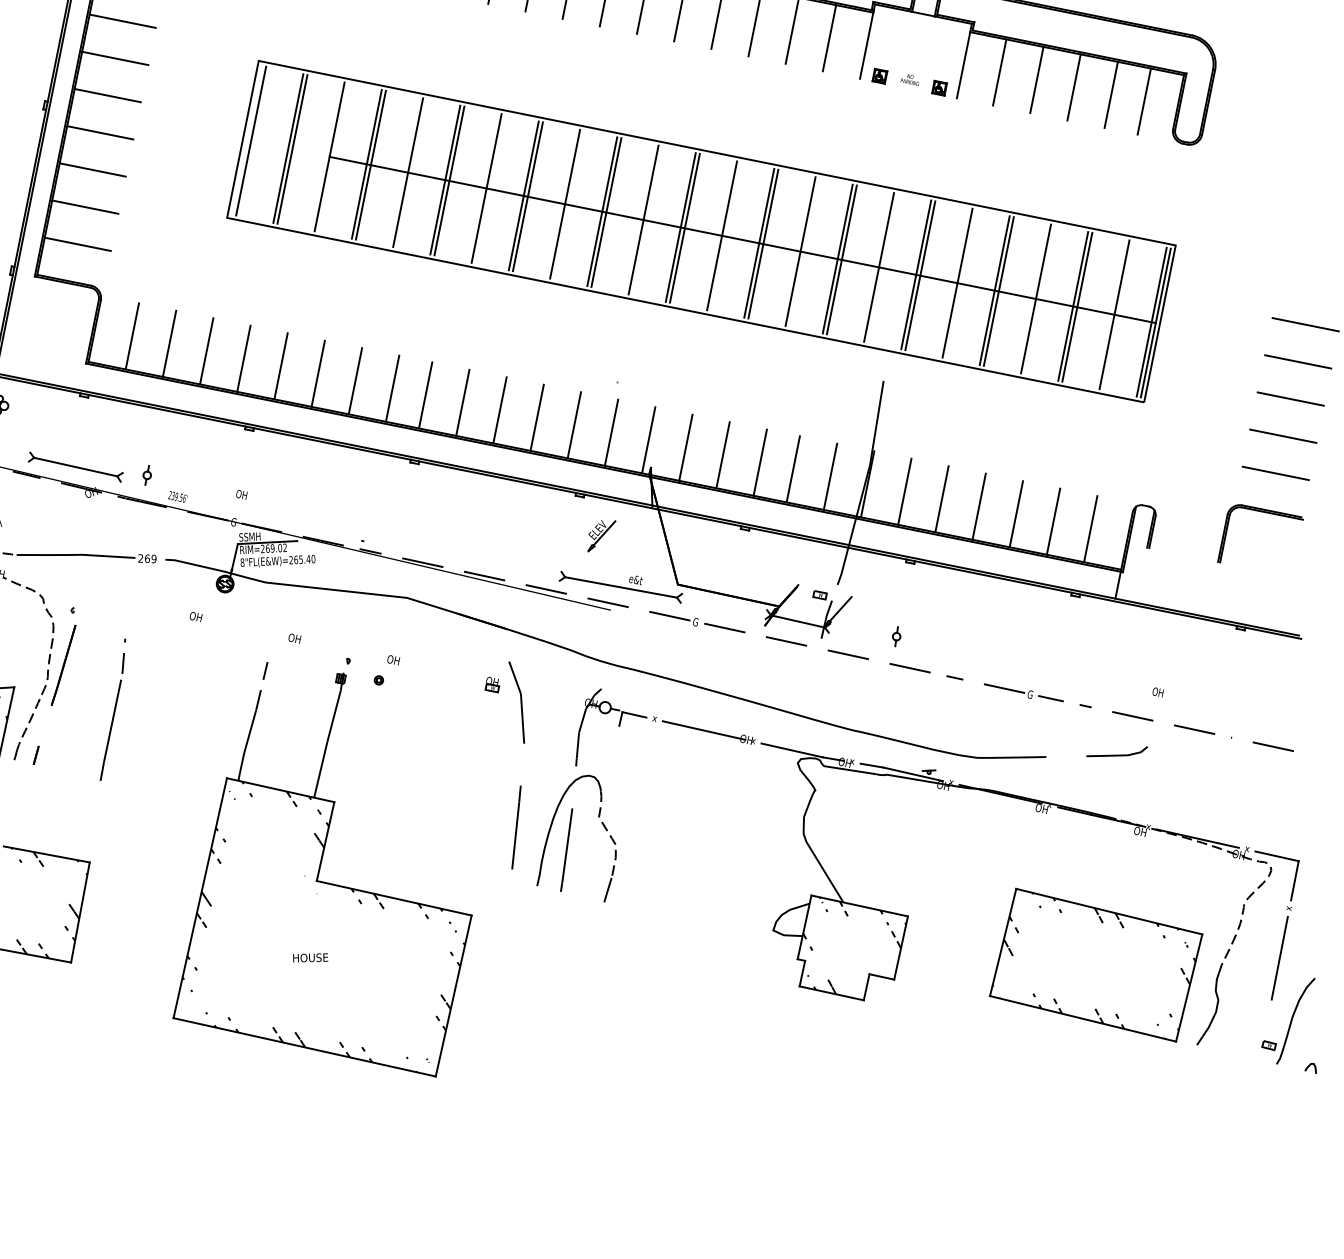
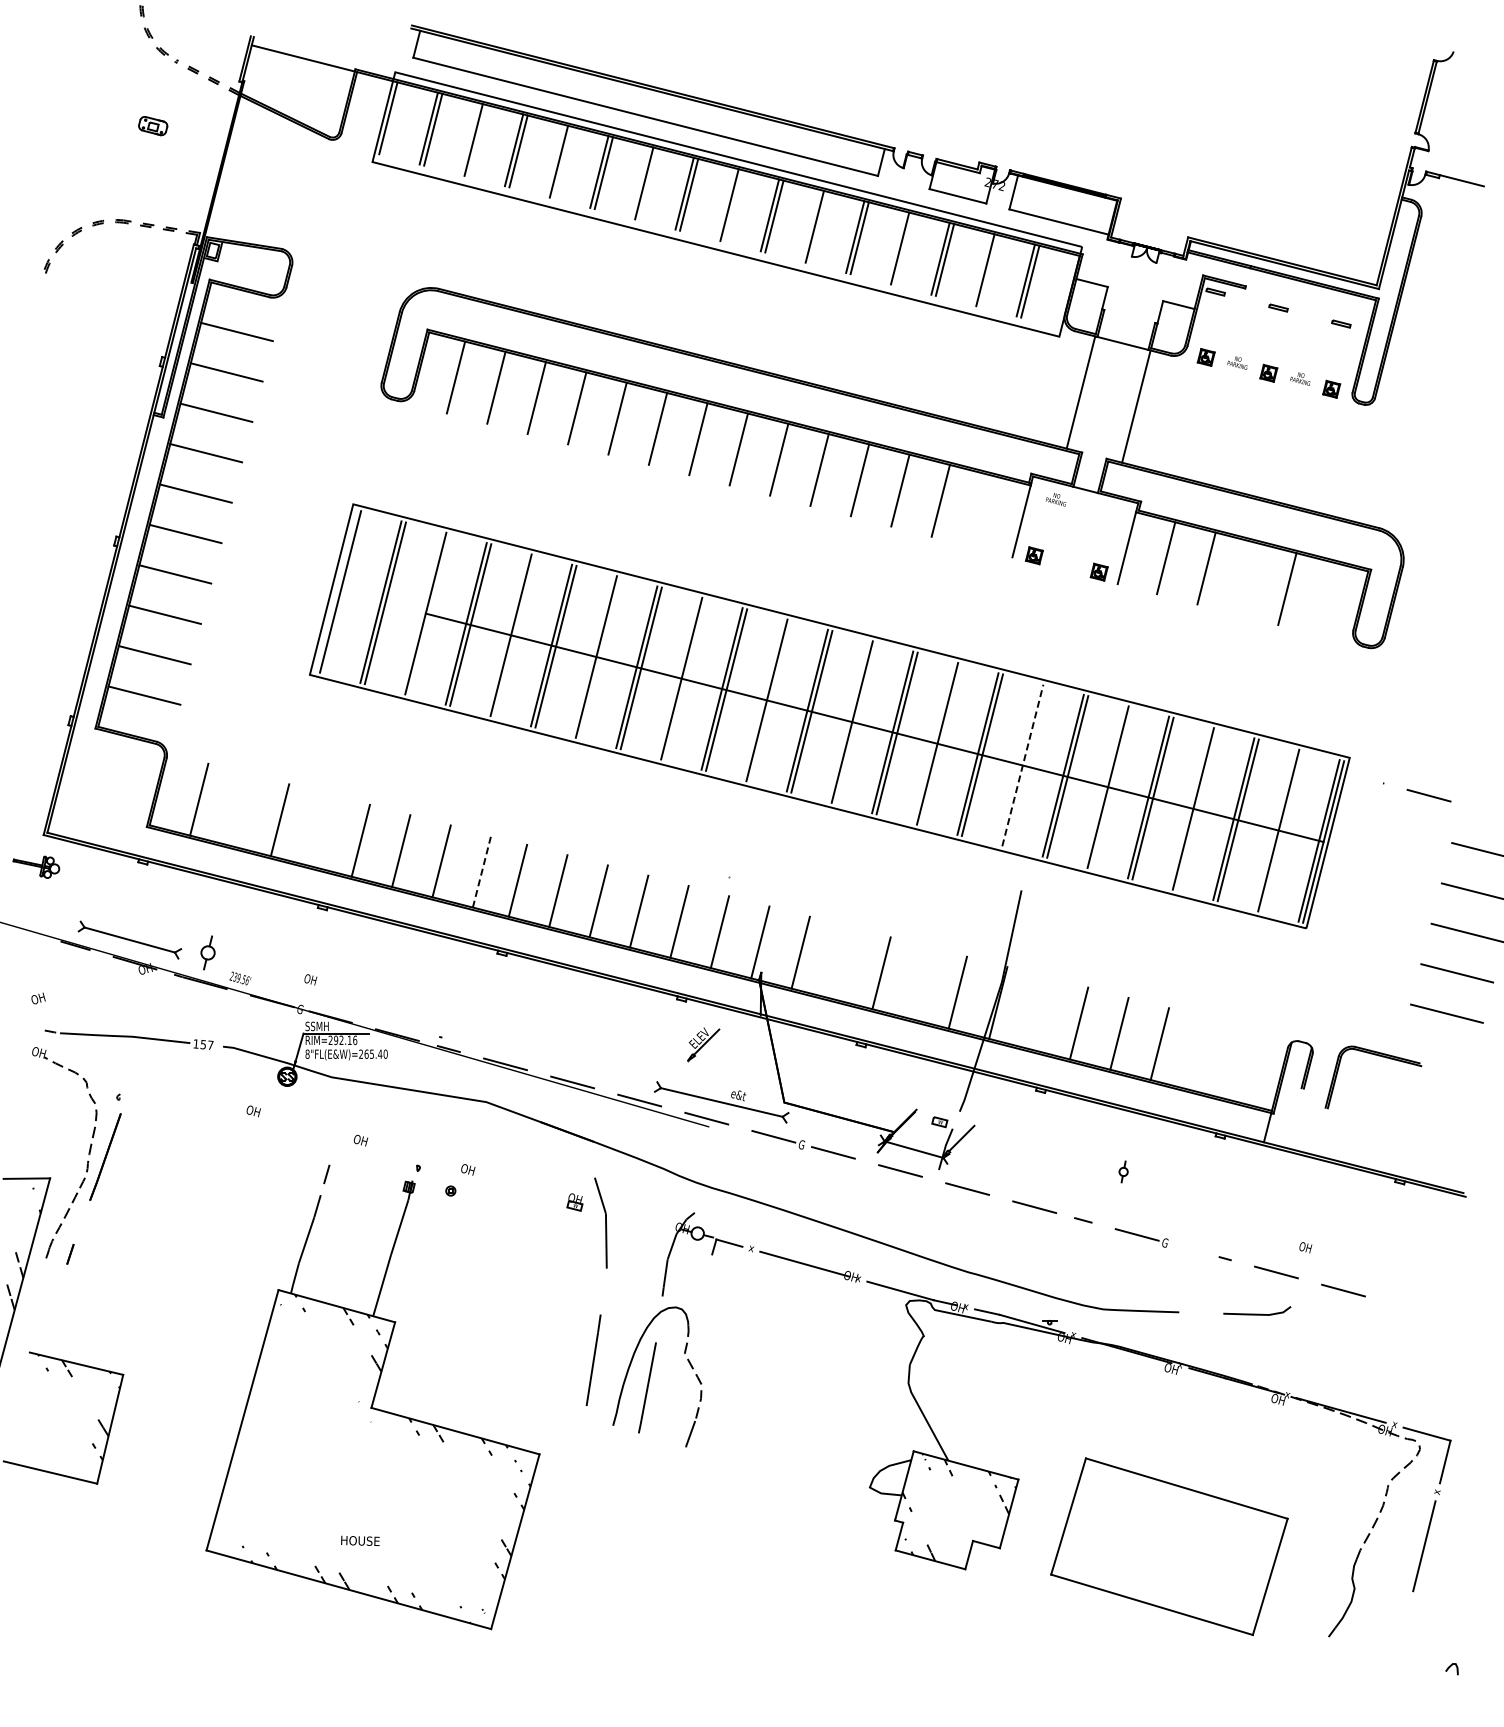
line: (829, 38) -> (981, 511), removed
text: (909, 80) -> (1055, 499), moved
line: (1073, 87) -> (1246, 578), removed
line: (1144, 101) -> (1323, 598), removed
line: (878, 267) -> (1022, 765), solid -> dashed
line: (169, 343) -> (239, 809), removed
line: (243, 358) -> (320, 830), removed
line: (393, 388) -> (482, 871), solid -> dashed
line: (723, 454) -> (841, 962), removed
line: (793, 469) -> (917, 982), removed
part: (146, 475) -> (207, 953), size x1.6
line: (904, 492) -> (1038, 1013), removed
part: (1263, 512) -> (1378, 1056), moved
line: (1053, 521) -> (1200, 1054), removed
line: (1090, 529) -> (1240, 1064), removed
text: (276, 548) -> (345, 1040), RIM=269.02 -> RIM=292.16
text: (147, 558) -> (203, 1044), 269 -> 157
part: (896, 636) -> (1123, 1171), moved
line: (1050, 698) -> (1187, 1248), removed
part: (112, 709) -> (156, 1208), removed
line: (1262, 744) -> (1417, 792), moved
hatch: (208, 887) -> (252, 1409), removed
hatch: (32, 948) -> (55, 1466), removed
text: (310, 957) -> (360, 1540), moved
part: (1096, 965) -> (1169, 1546), moved
part: (1288, 1020) -> (1430, 1615), removed

